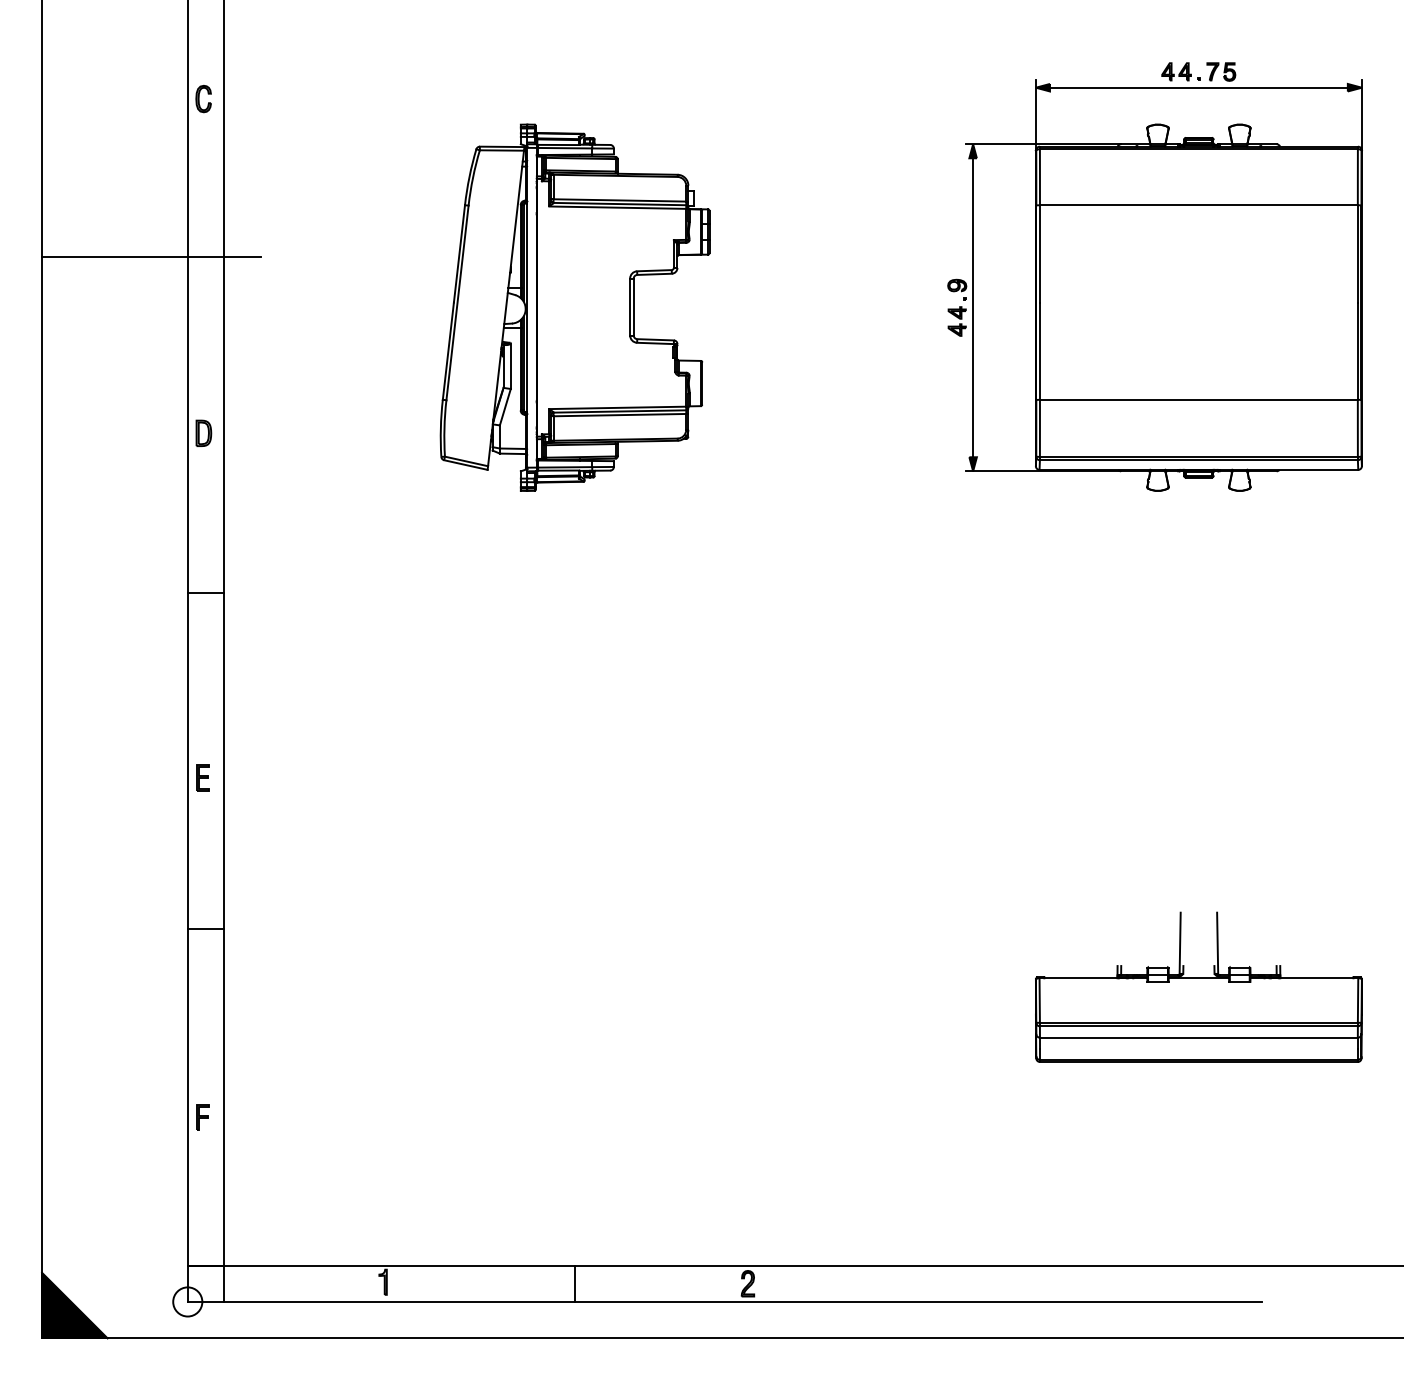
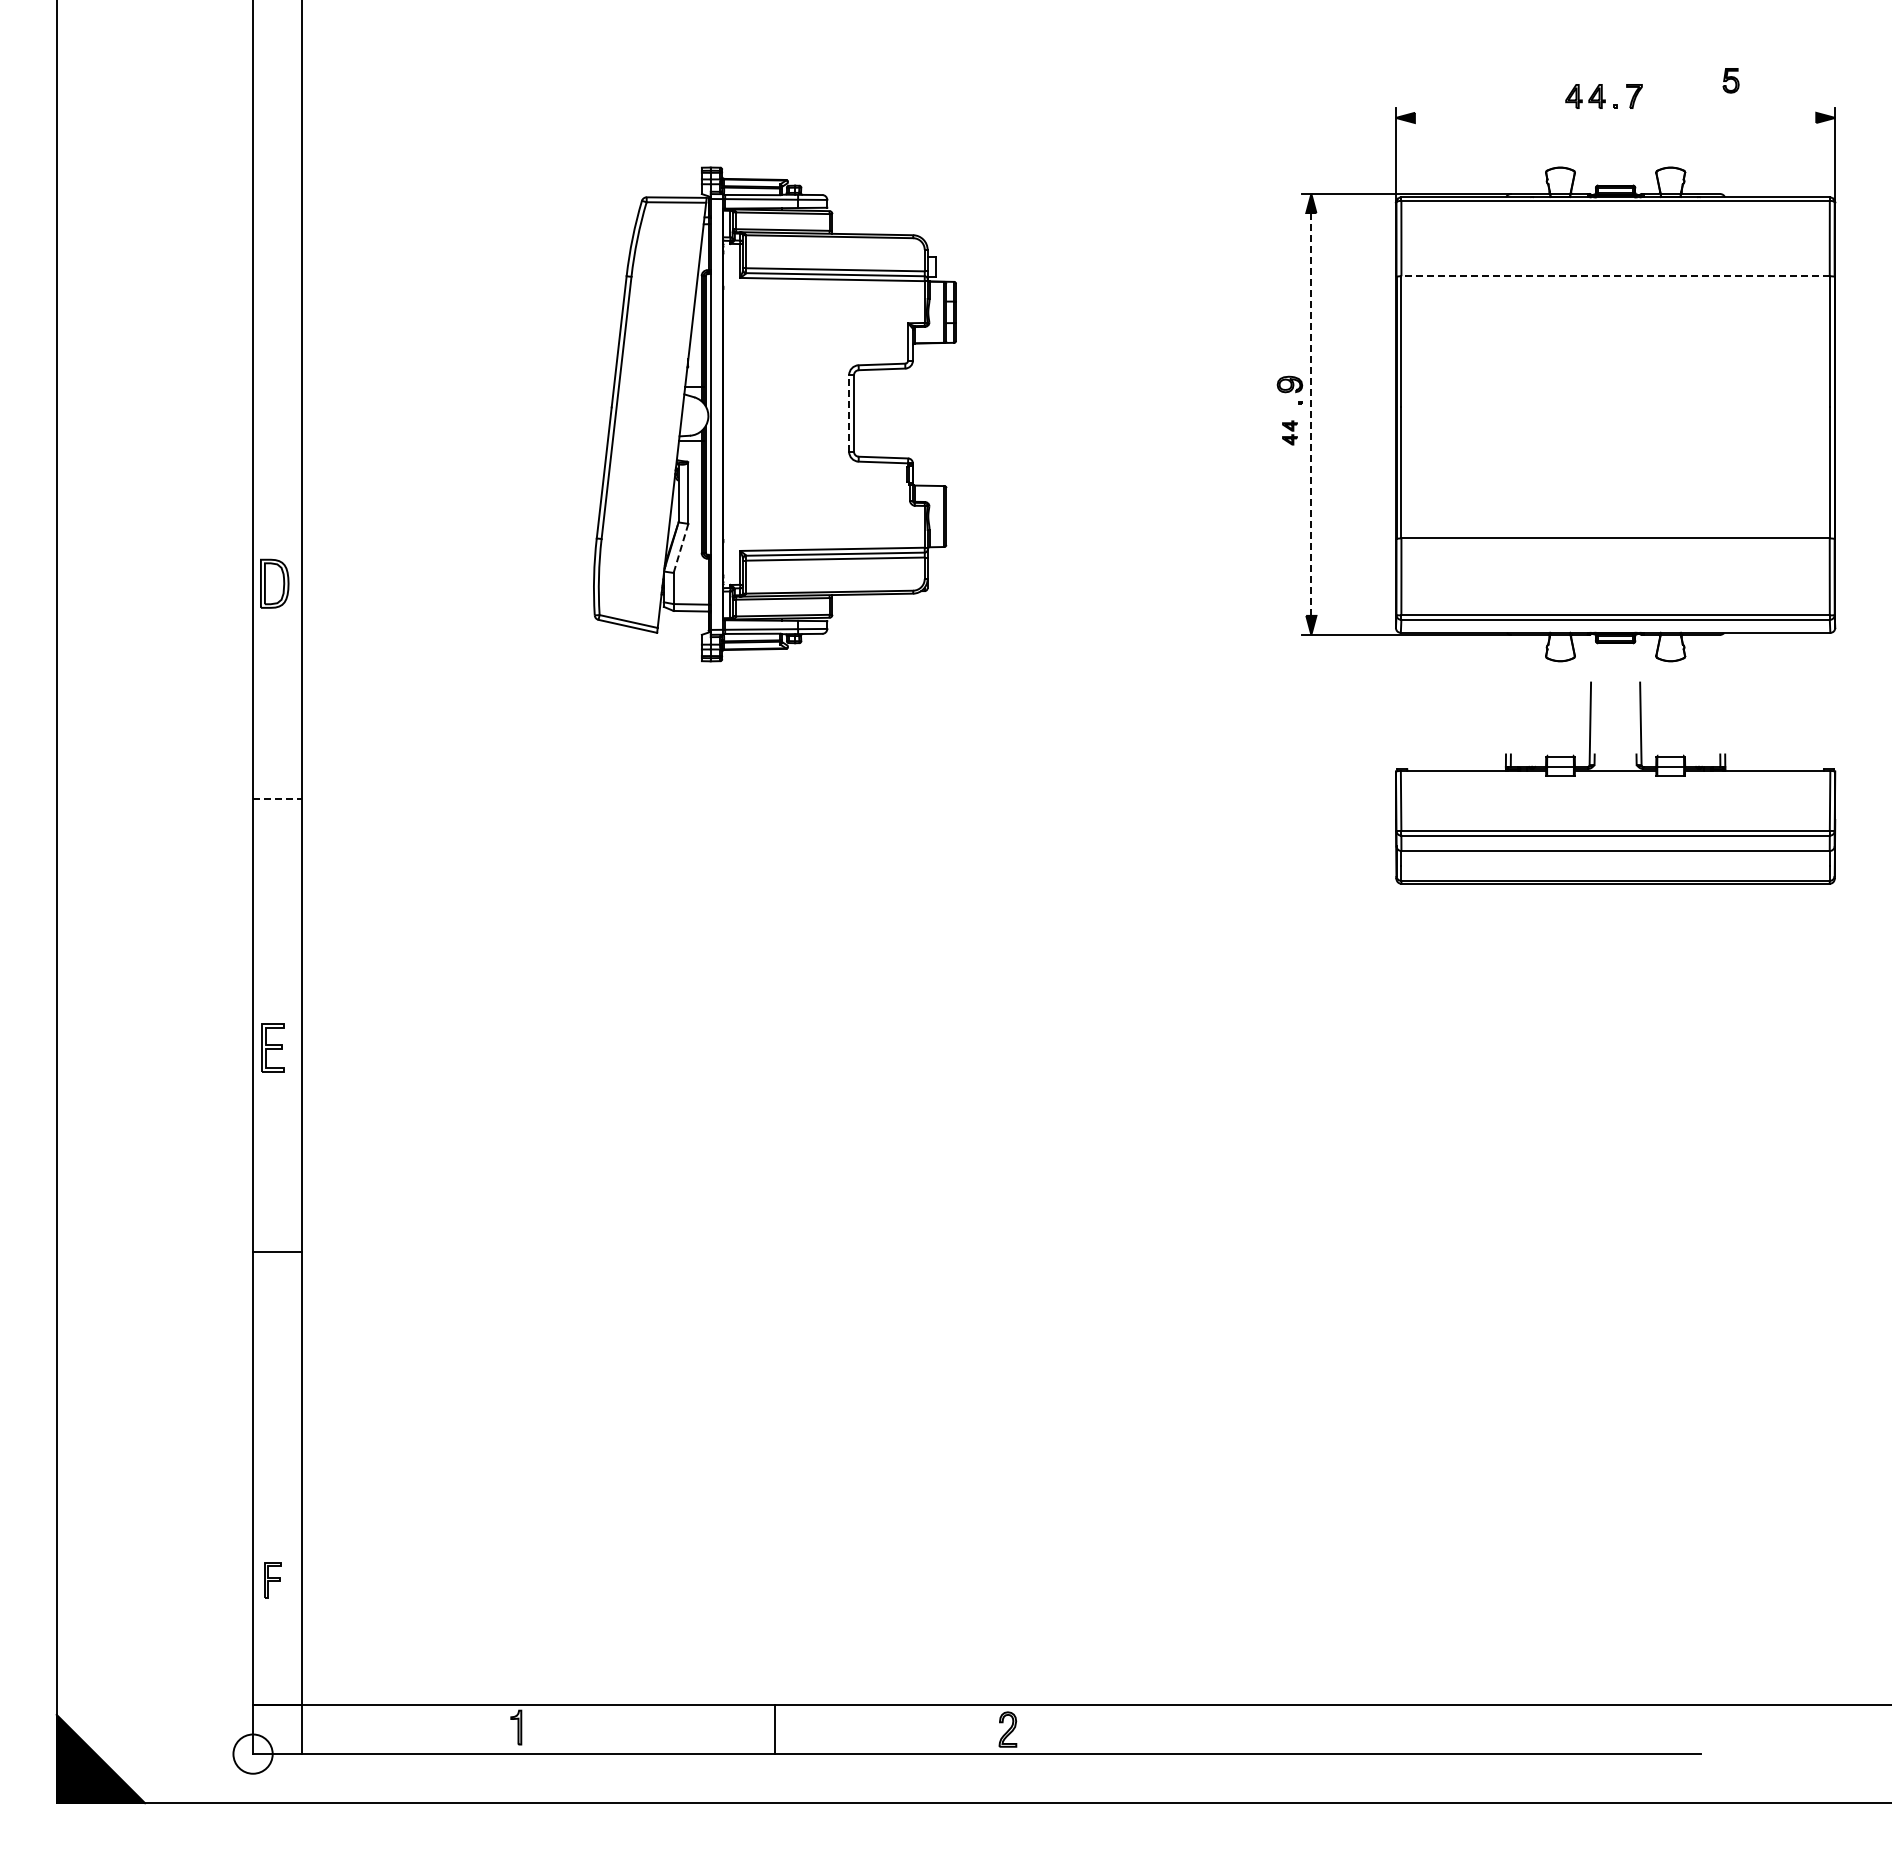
part: (1229, 71) -> (1730, 80), moved
line: (1198, 87) -> (1615, 117), removed
part: (203, 98) -> (274, 132), removed
line: (1198, 205) -> (1615, 276), solid -> dashed
line: (150, 256) -> (203, 345), removed
line: (630, 306) -> (849, 412), solid -> dashed
line: (973, 307) -> (1311, 413), solid -> dashed
part: (956, 321) -> (1289, 432), size x0.6
line: (505, 407) -> (681, 548), solid -> dashed
part: (203, 433) -> (274, 583), size x1.4
line: (205, 592) -> (277, 798), solid -> dashed
part: (202, 777) -> (272, 1047), size x1.4
part: (1198, 986) -> (1615, 782), moved
part: (202, 1117) -> (272, 1580), moved

